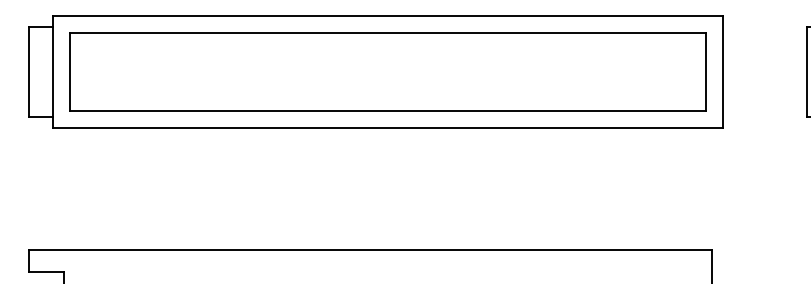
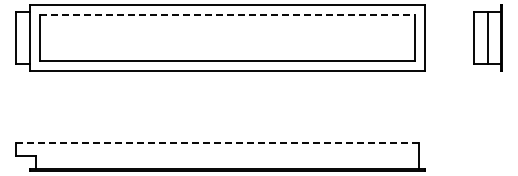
line: (388, 32) -> (227, 14), solid -> dashed
line: (371, 248) -> (217, 142), solid -> dashed

